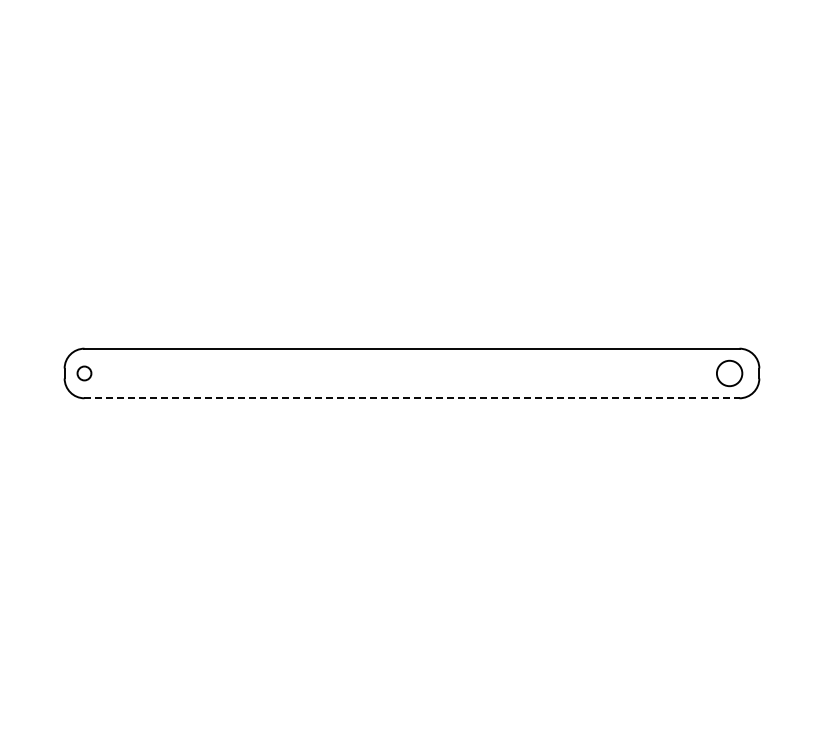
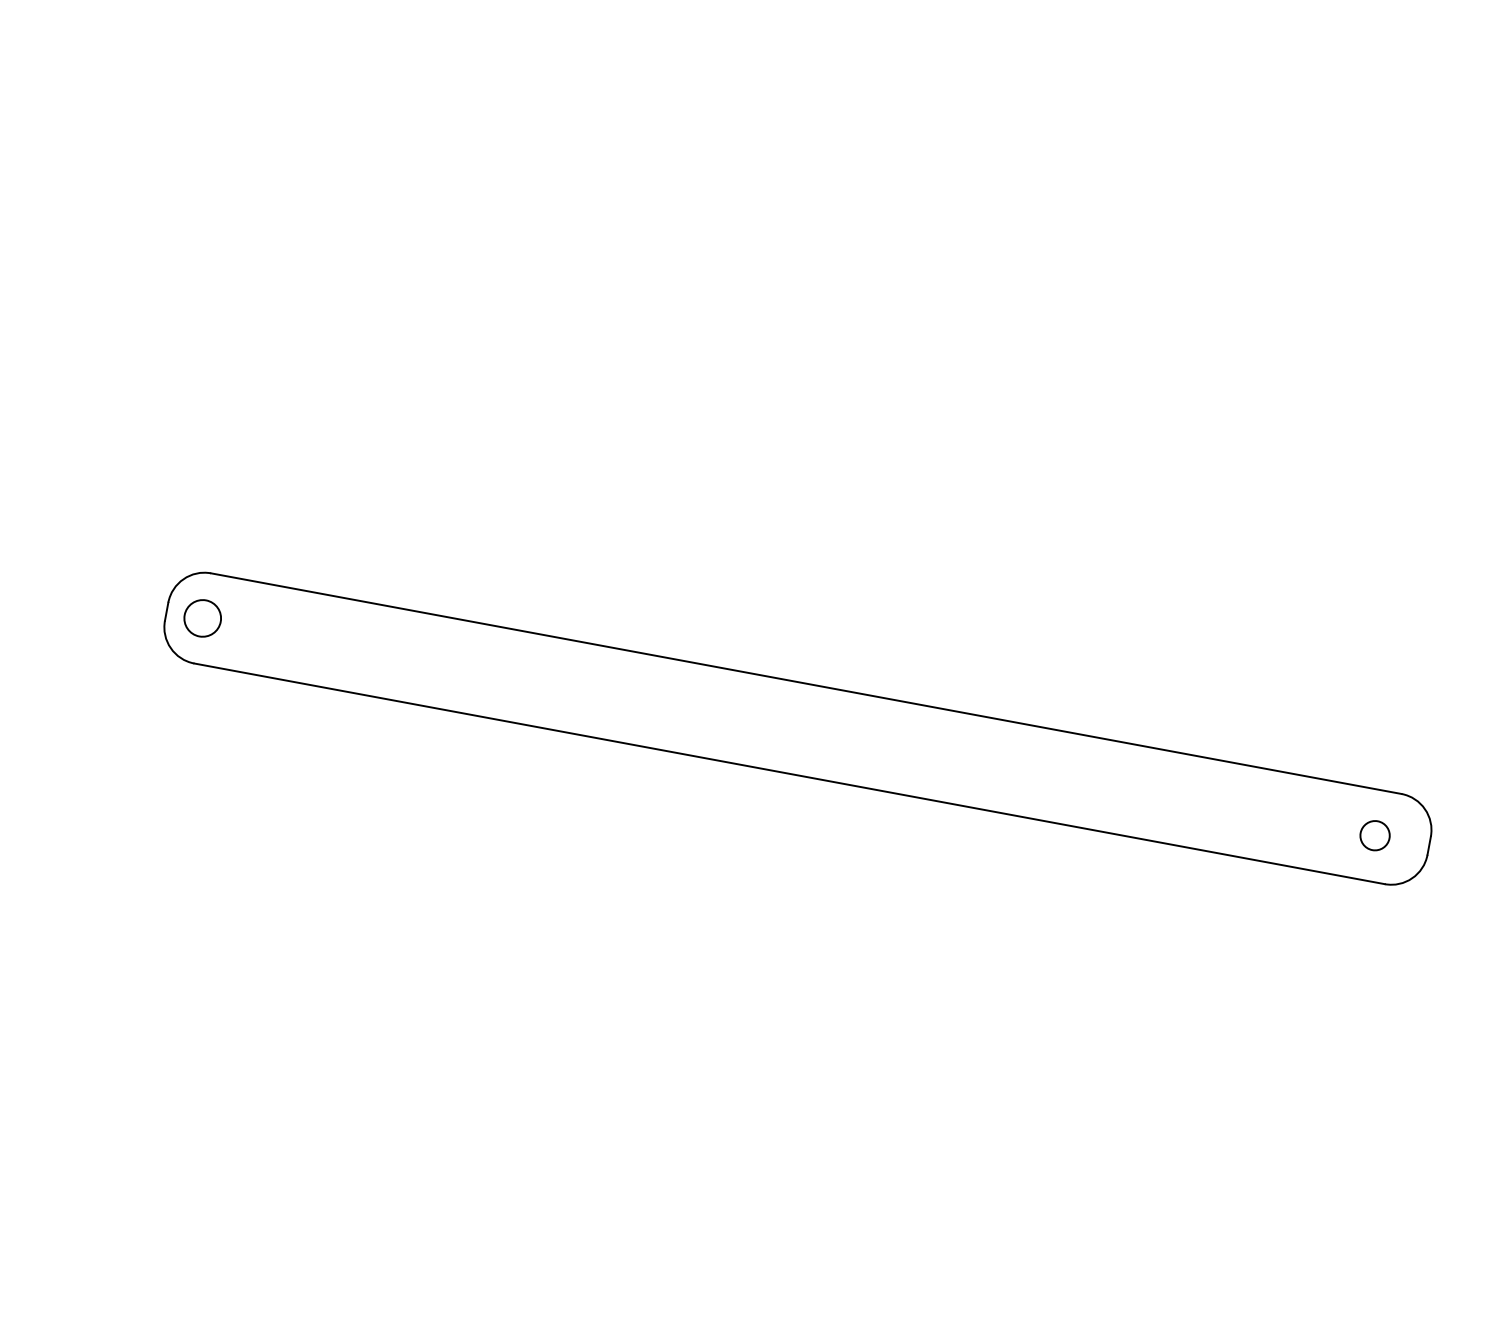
circle: (84, 373) -> (202, 618), size x1.43
circle: (729, 373) -> (1374, 835), size x0.62
line: (412, 398) -> (790, 774), dashed -> solid

